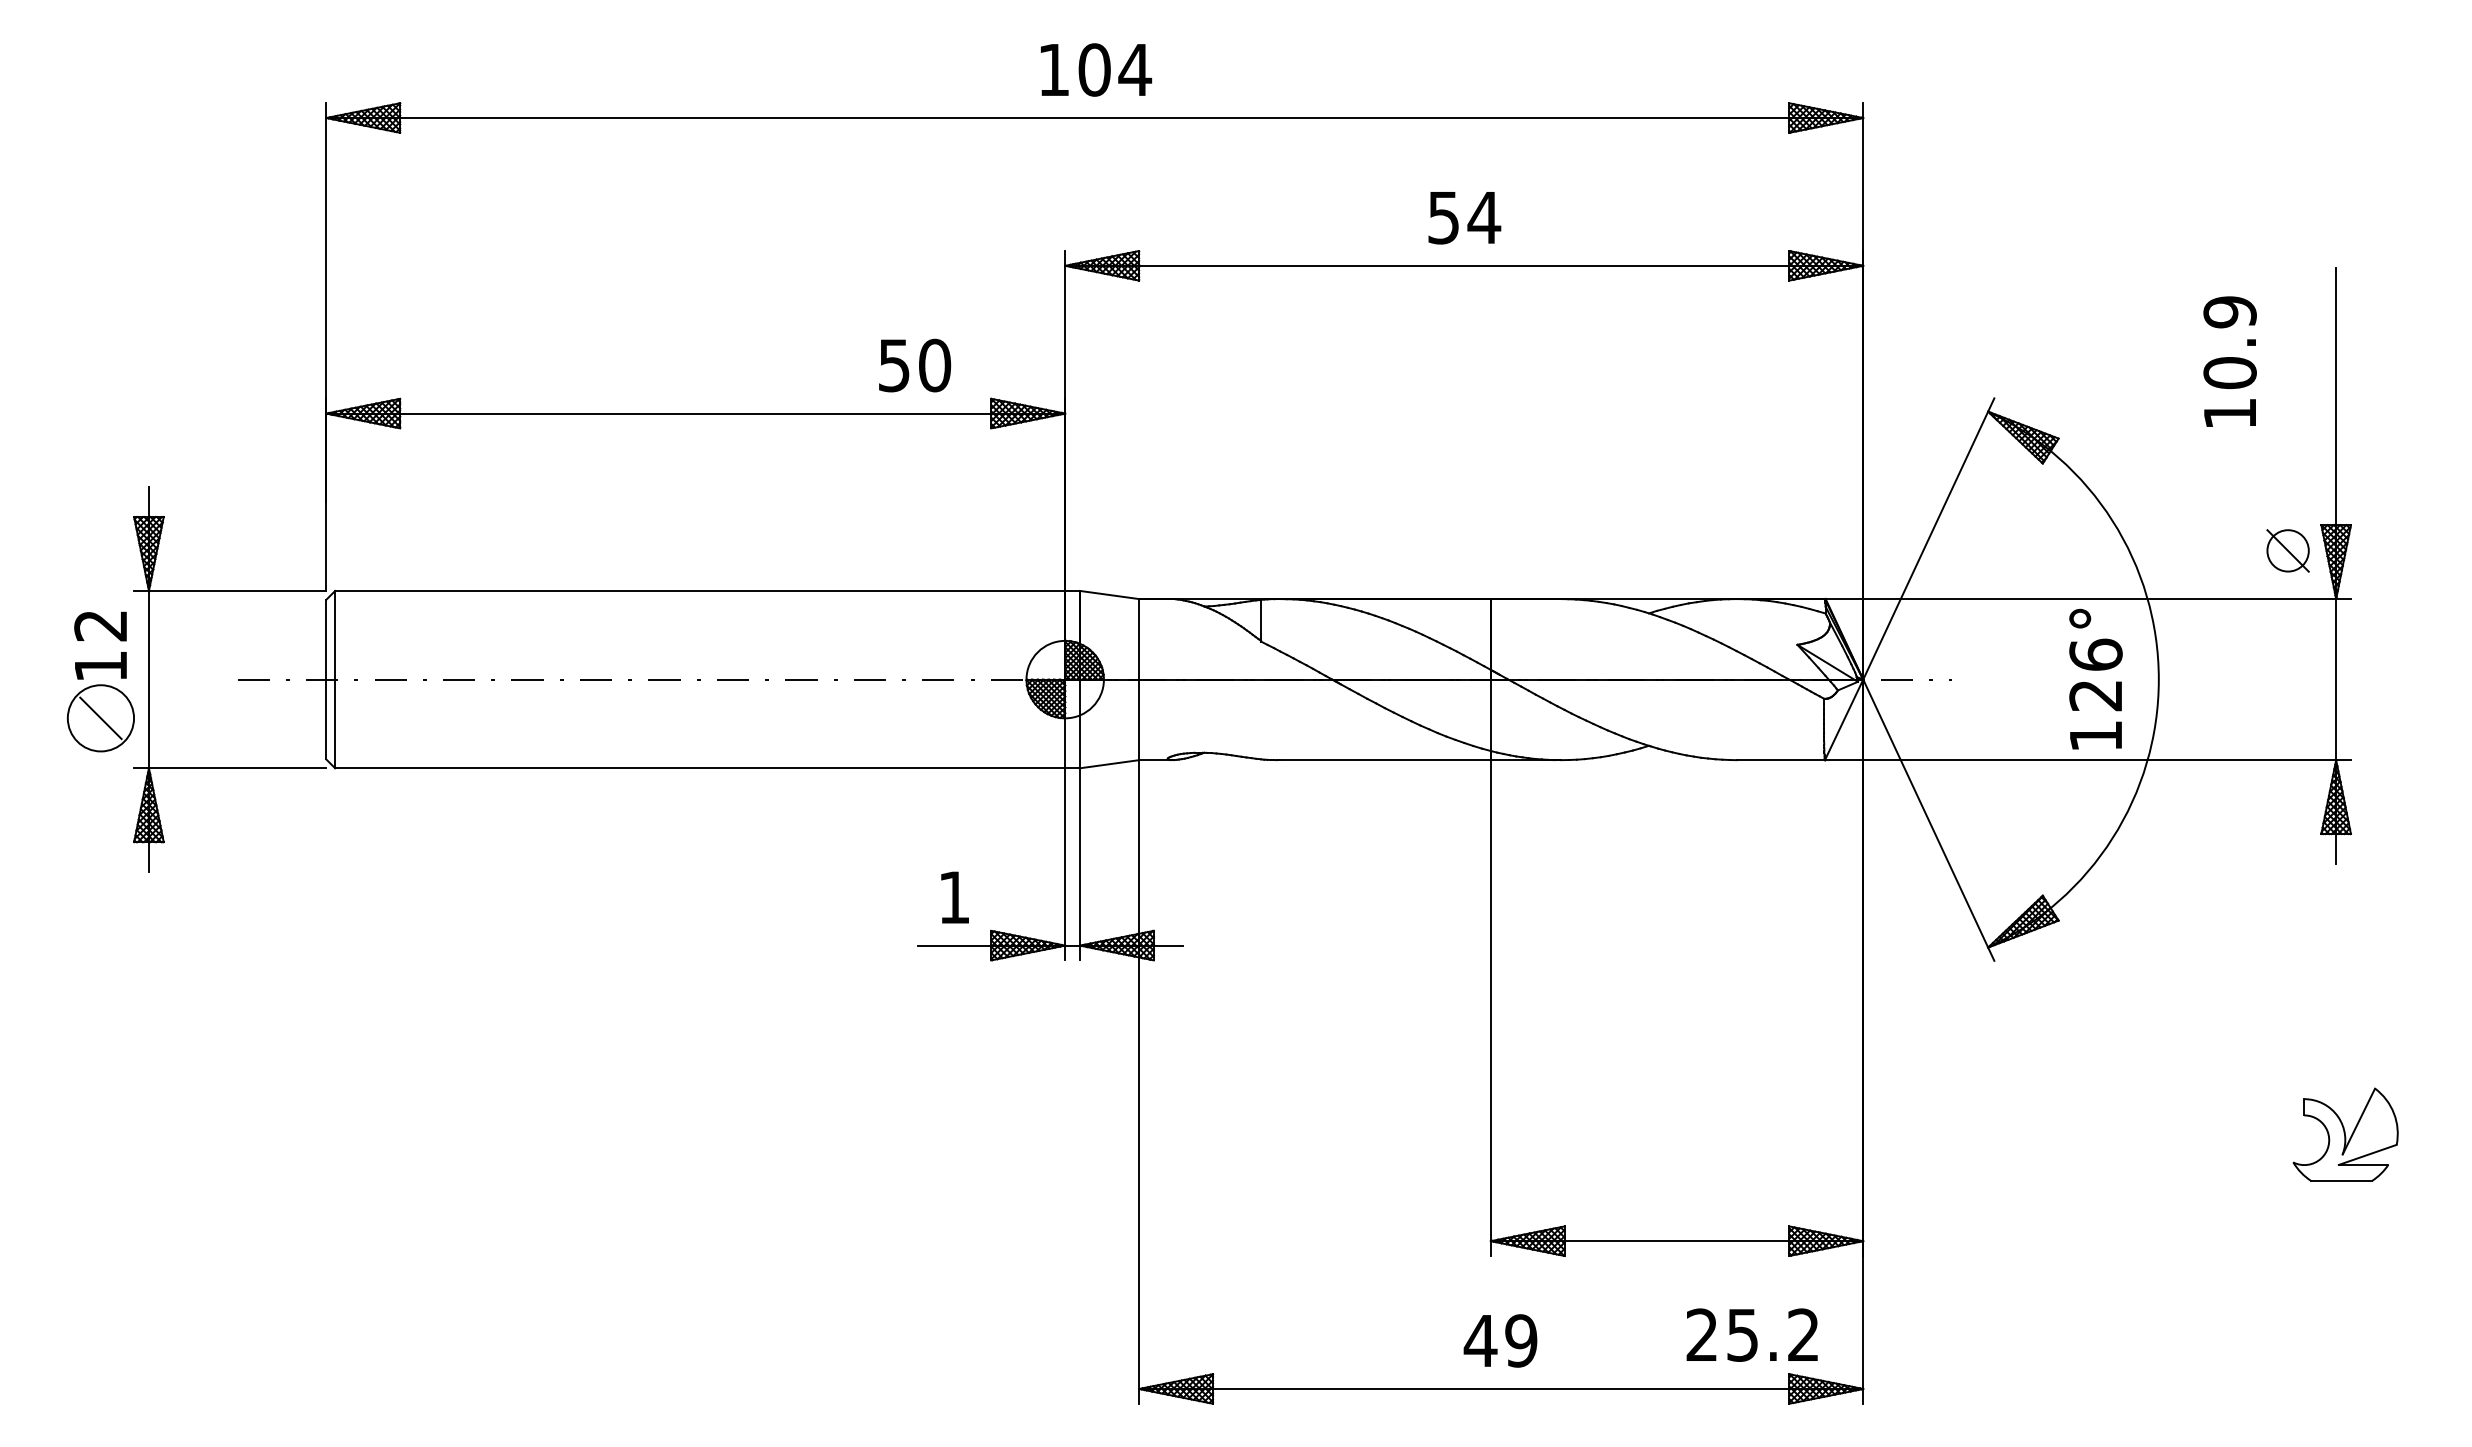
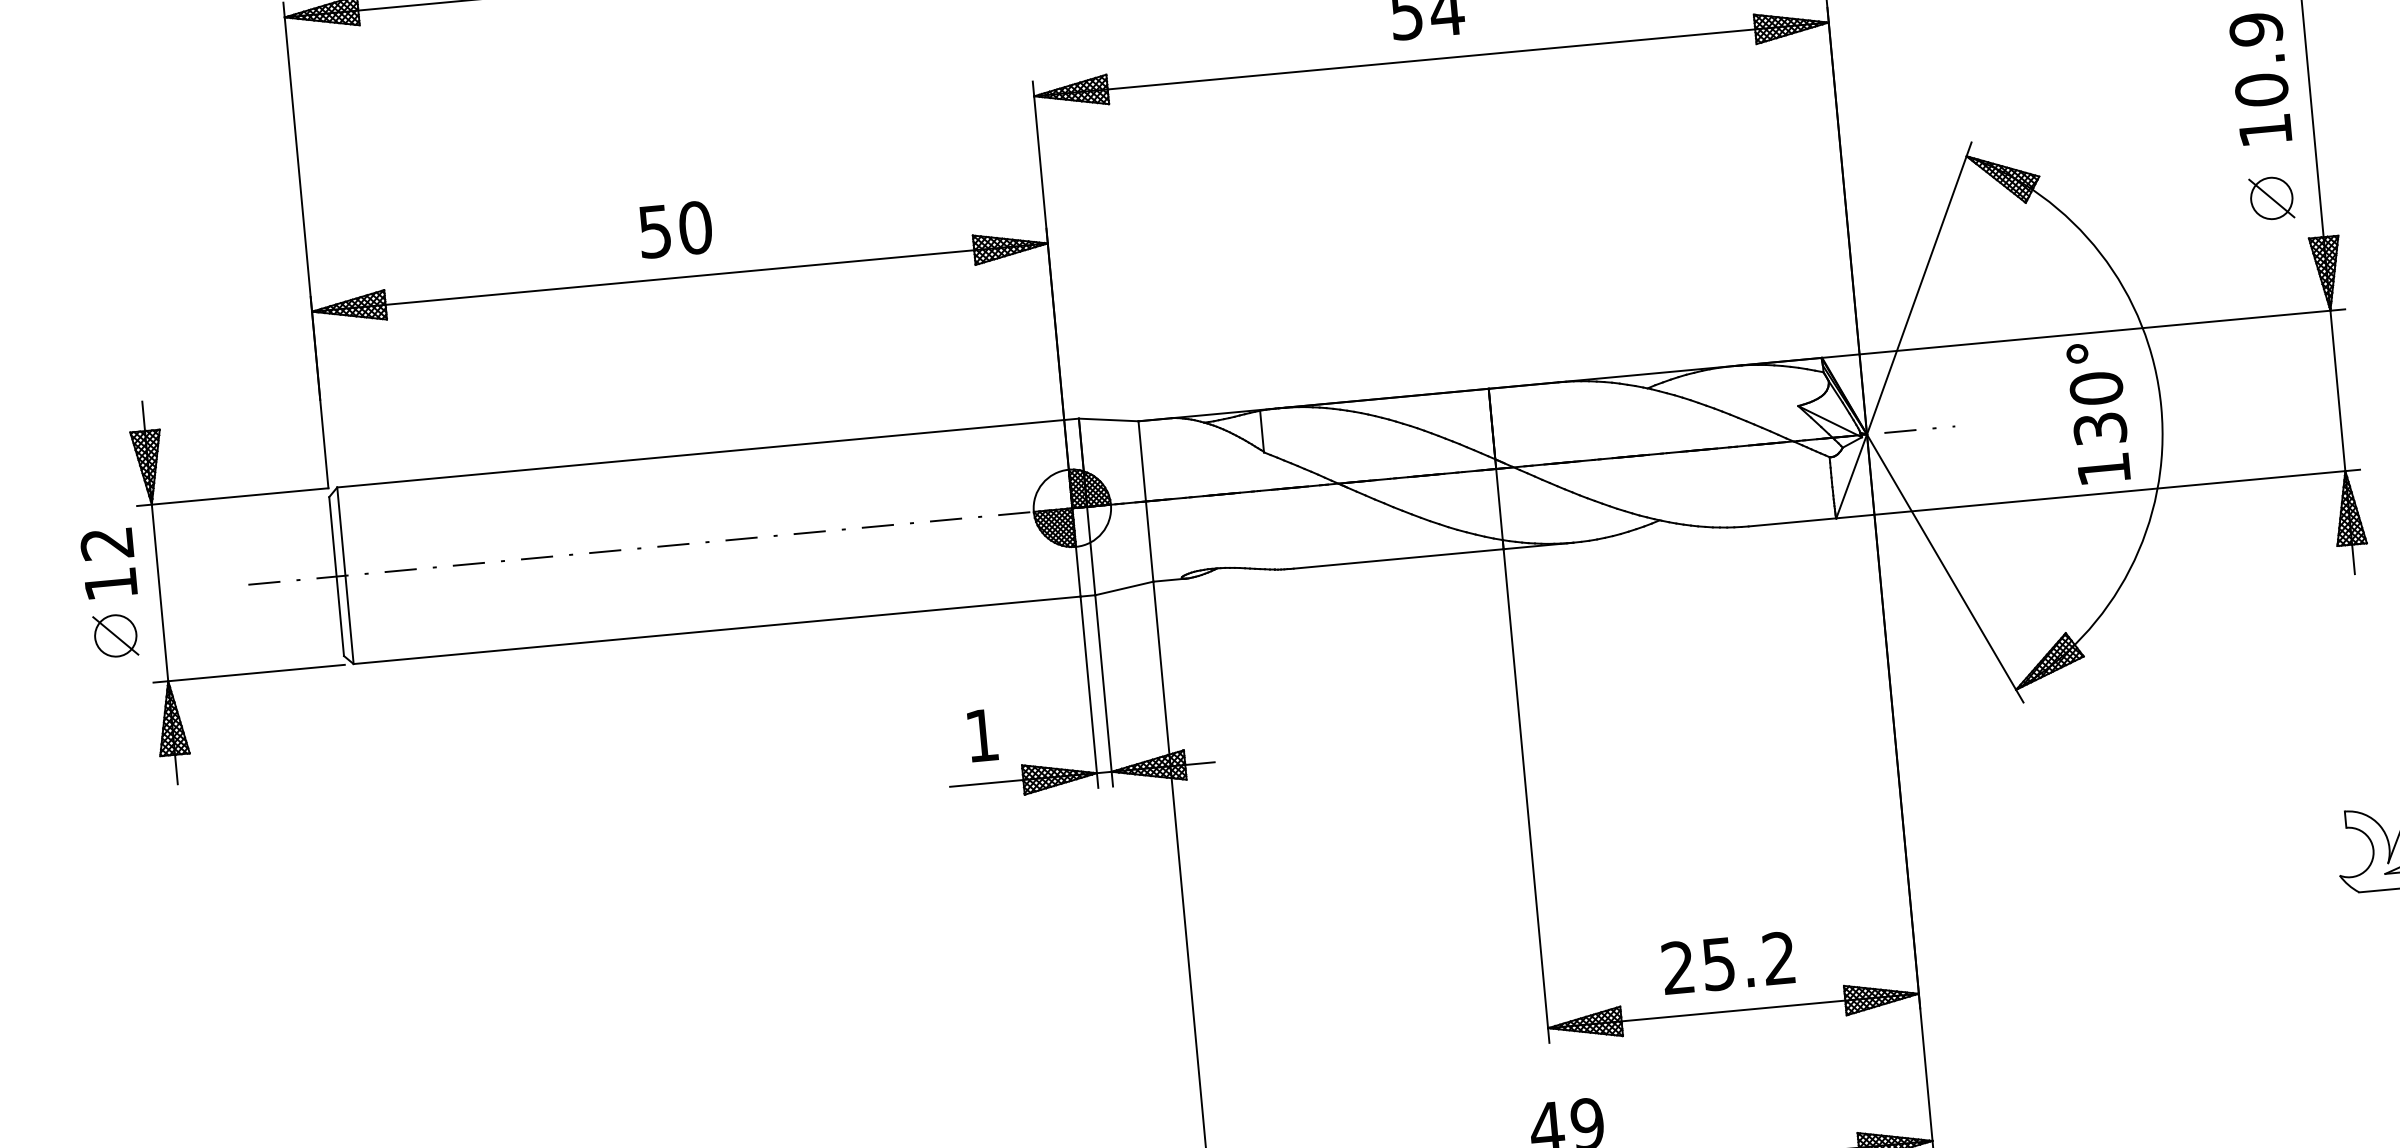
text: (2229, 361) -> (2260, 78), moved
text: (915, 365) -> (676, 229), moved
part: (2287, 550) -> (2271, 198), moved
text: (2095, 674) -> (2097, 408), 126° -> 130°
circle: (100, 718) -> (115, 636), size x0.62
text: (1751, 1334) -> (1727, 962), moved

